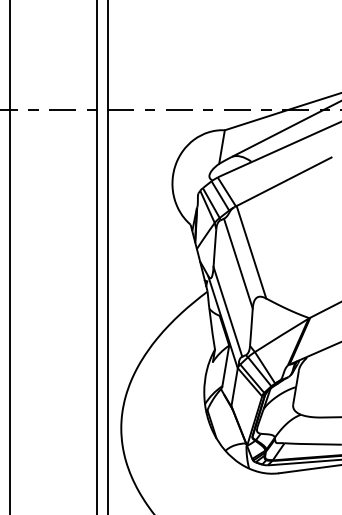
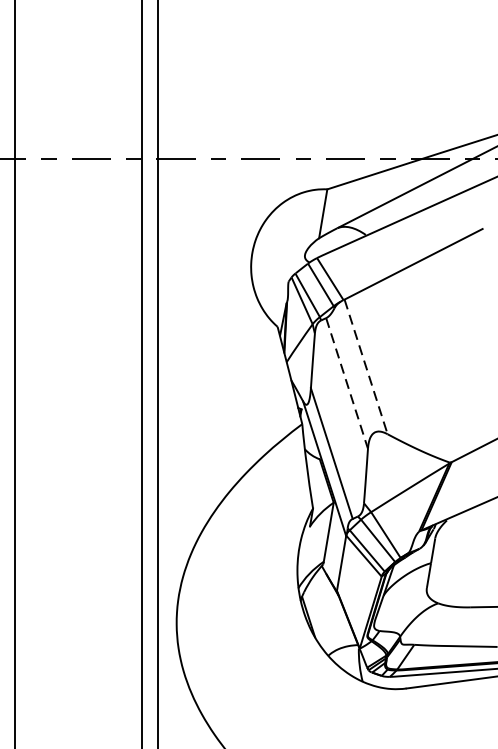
line: (251, 252) -> (366, 367), solid -> dashed
line: (238, 264) -> (347, 384), solid -> dashed

